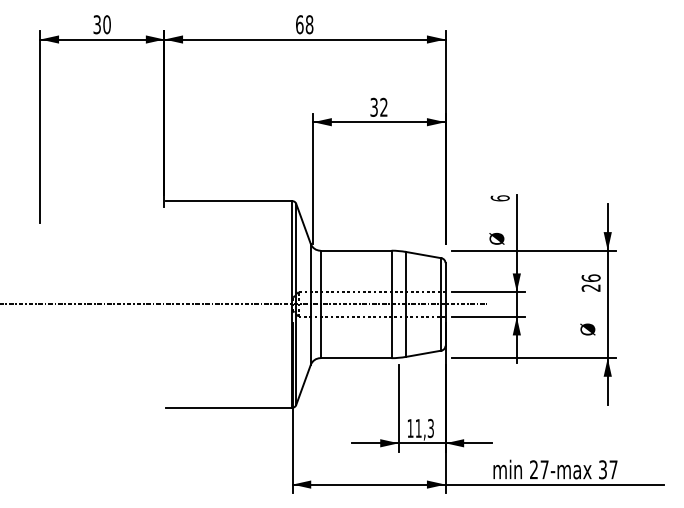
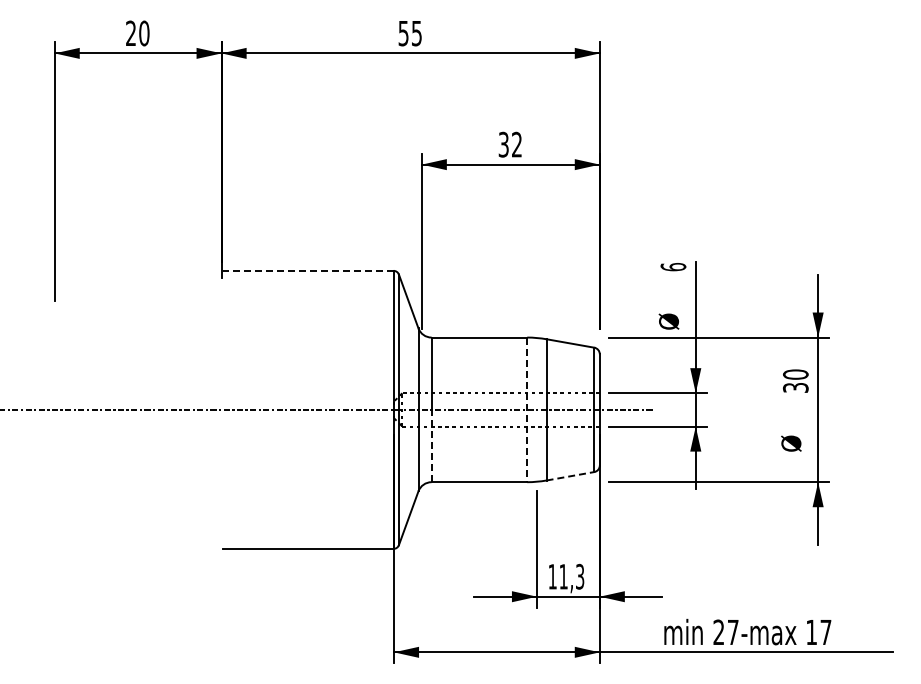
text: (97, 24) -> (131, 33), 30 -> 20
text: (304, 24) -> (410, 33), 68 -> 55
line: (228, 200) -> (307, 270), solid -> dashed
text: (590, 282) -> (795, 380), 26 -> 30
line: (391, 304) -> (527, 410), solid -> dashed
line: (320, 330) -> (431, 445), solid -> dashed
line: (423, 353) -> (570, 476), solid -> dashed
text: (602, 469) -> (811, 632), 37 -> 17

